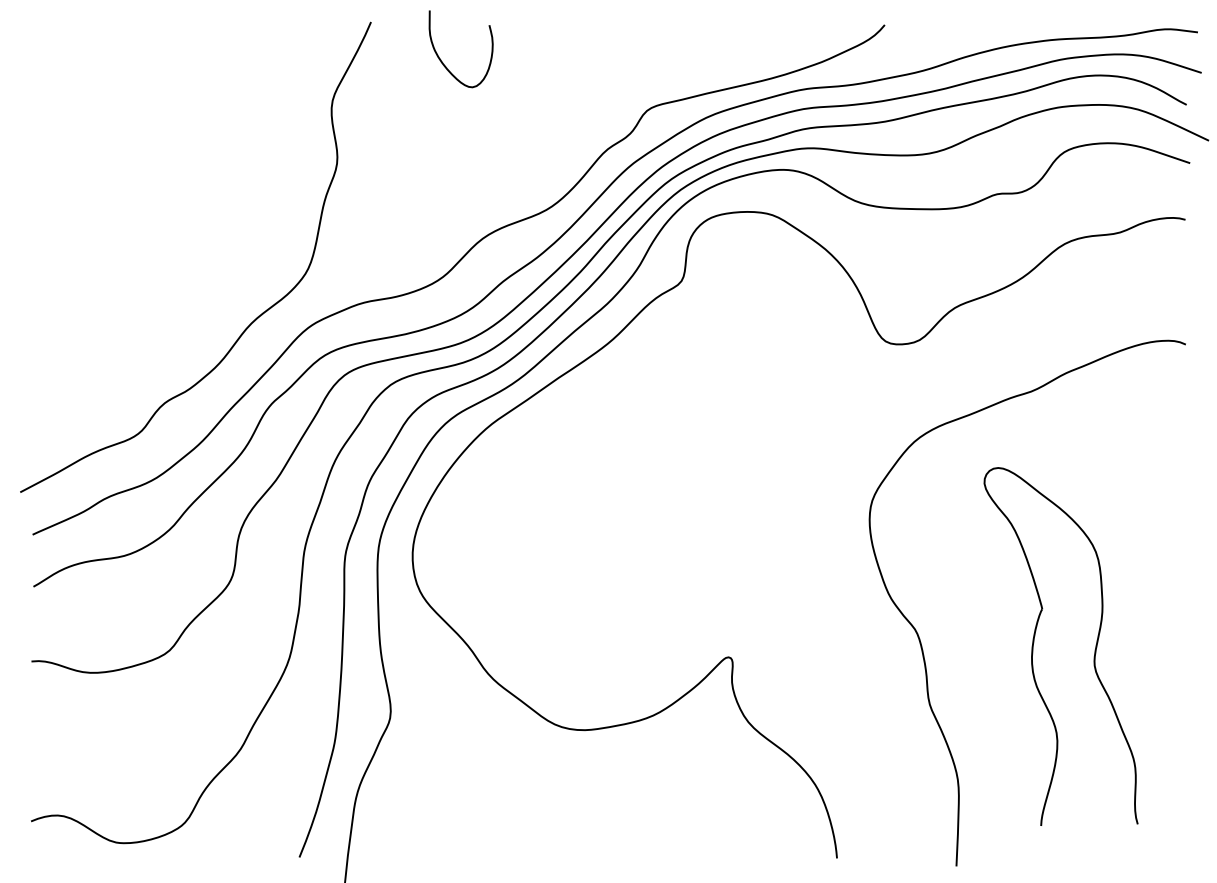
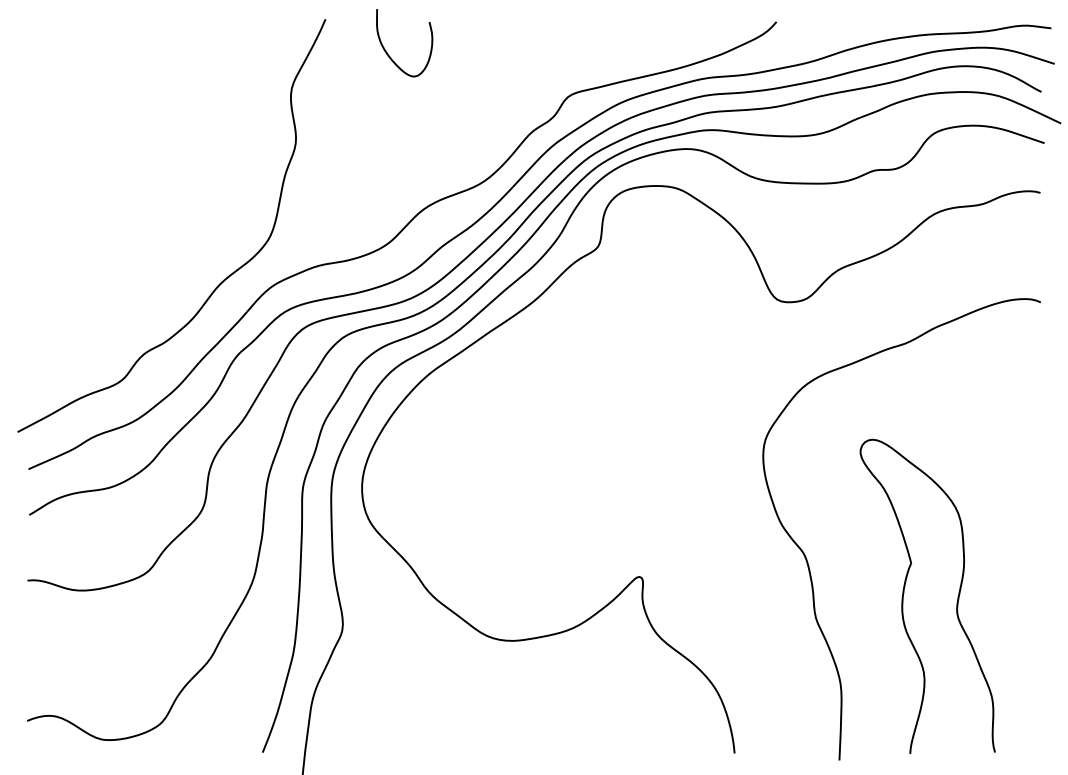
part: (1034, 642) -> (904, 592), moved

